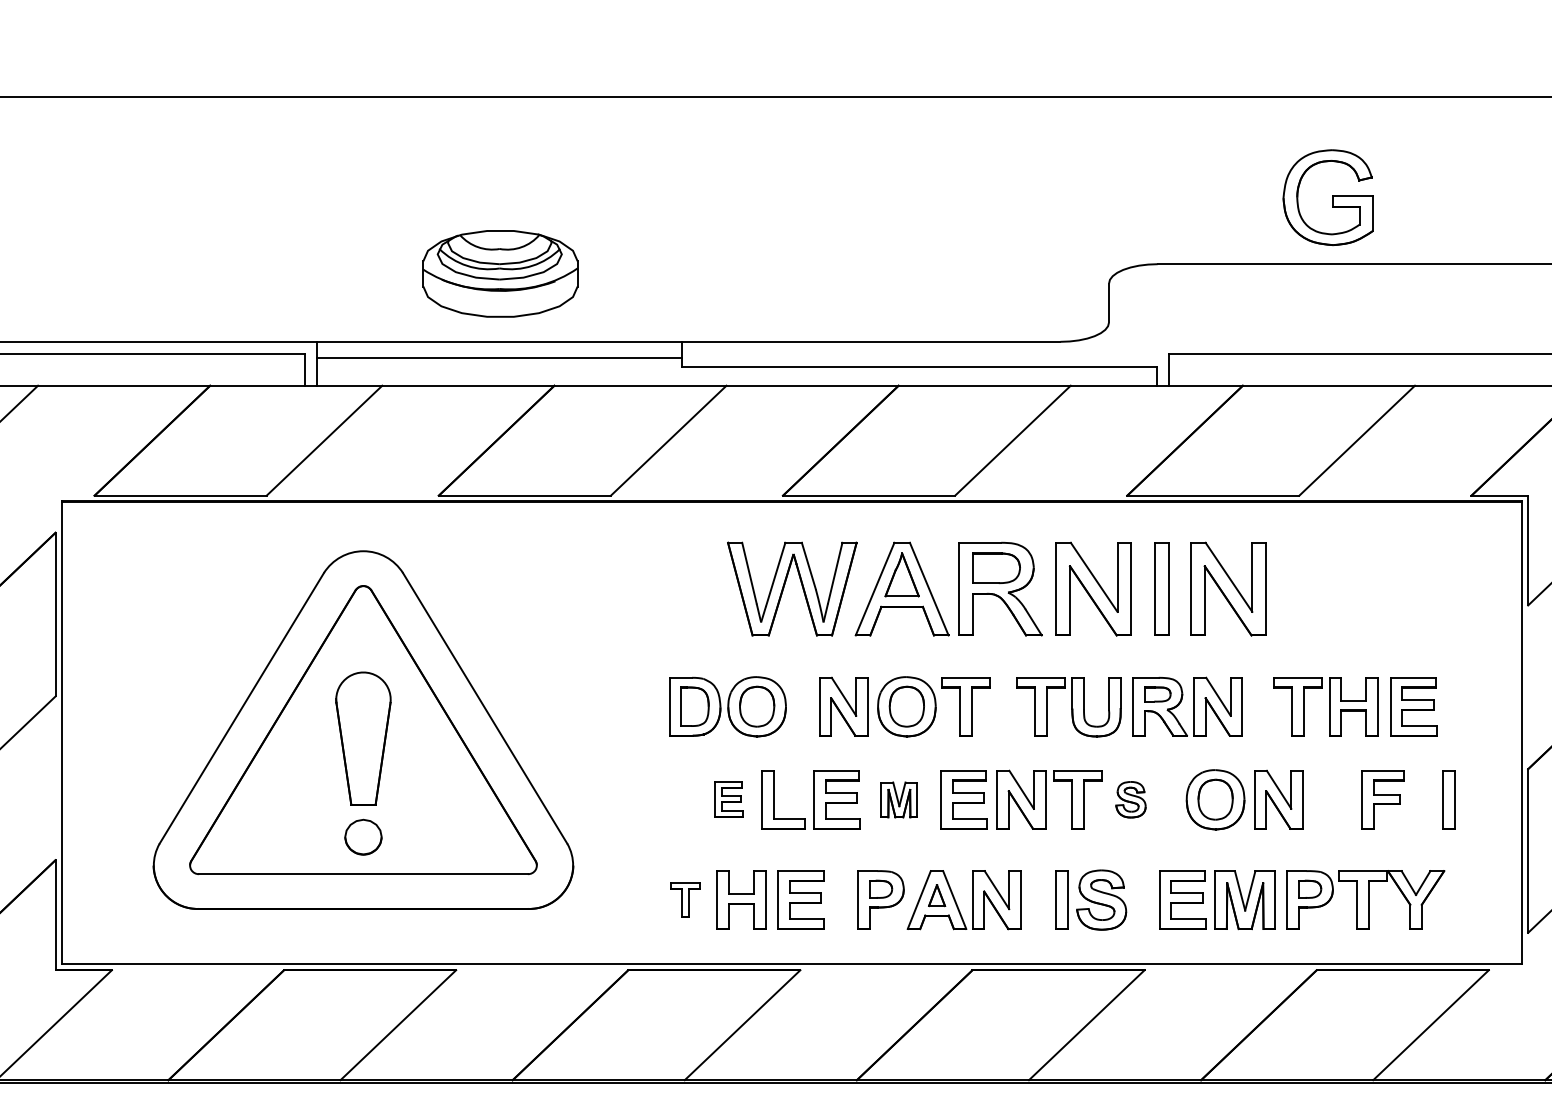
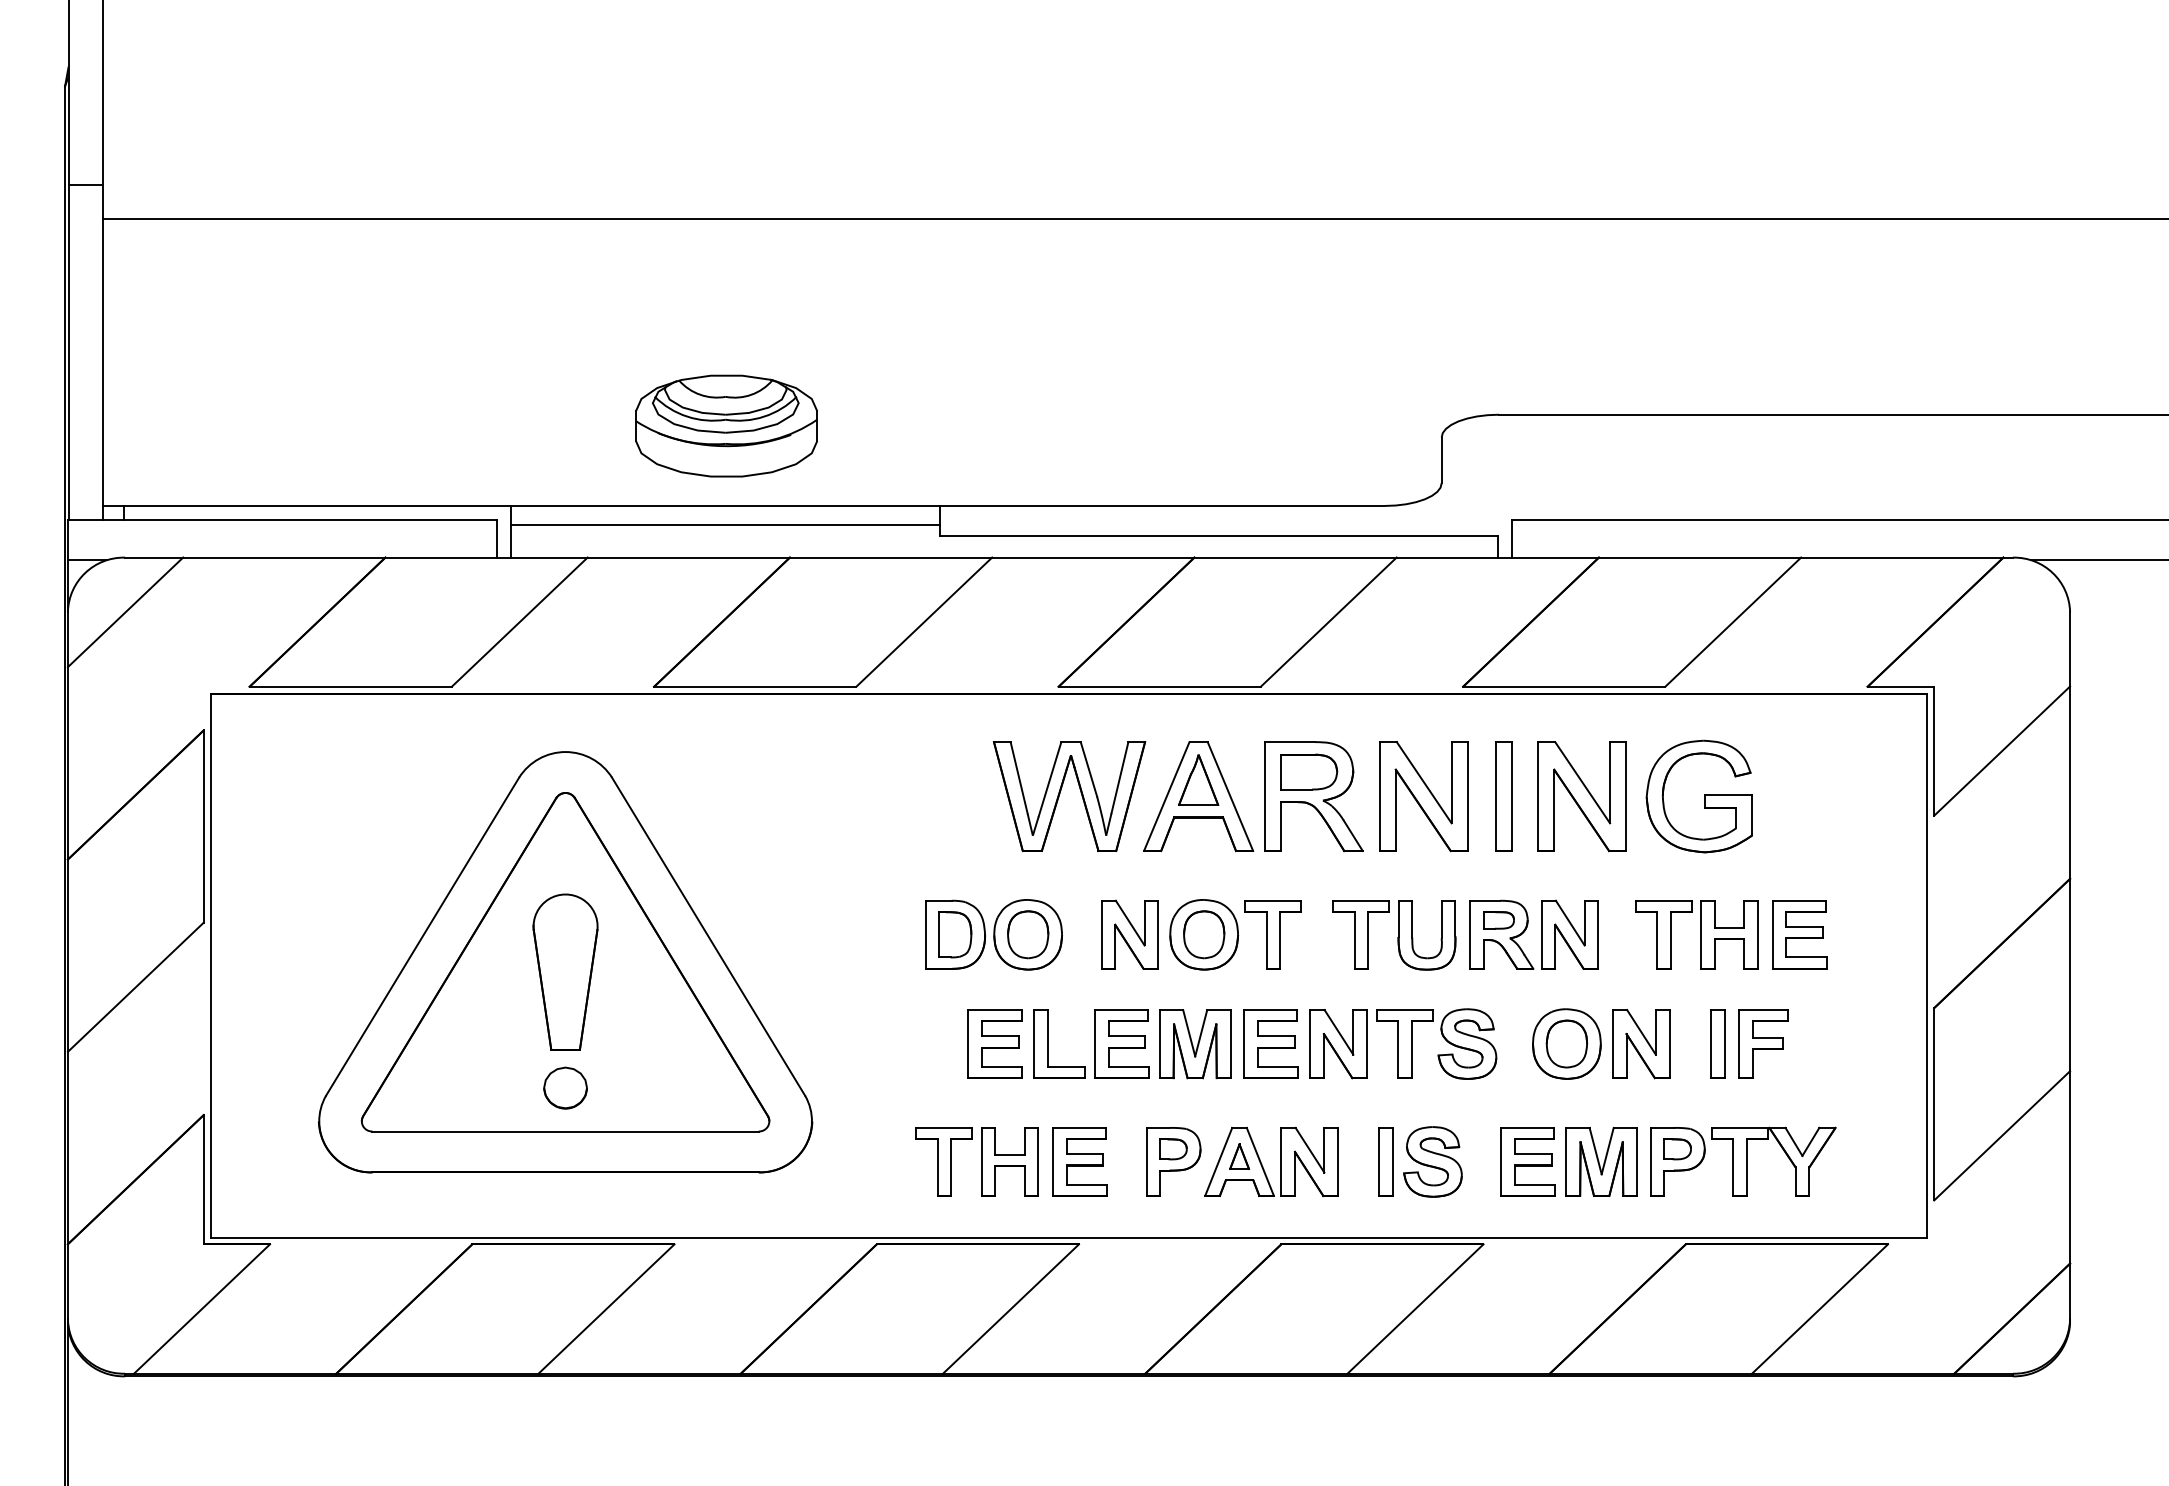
part: (1327, 197) -> (1698, 796), moved
part: (728, 799) -> (994, 1043), size x1.67
part: (1131, 799) -> (1467, 1043), size x1.67
part: (1448, 799) -> (1717, 1043), moved
part: (899, 800) -> (1195, 1044), size x1.67
part: (685, 899) -> (943, 1161), size x1.67

